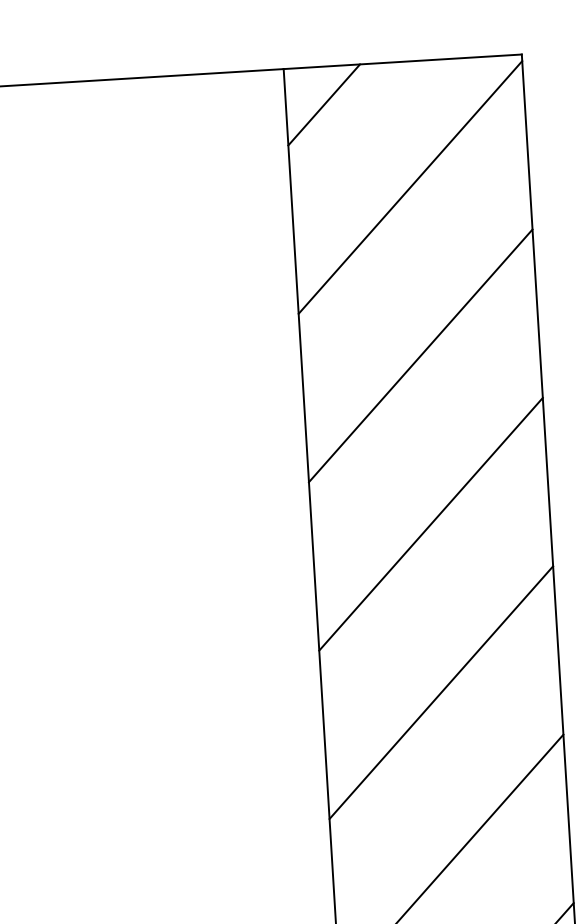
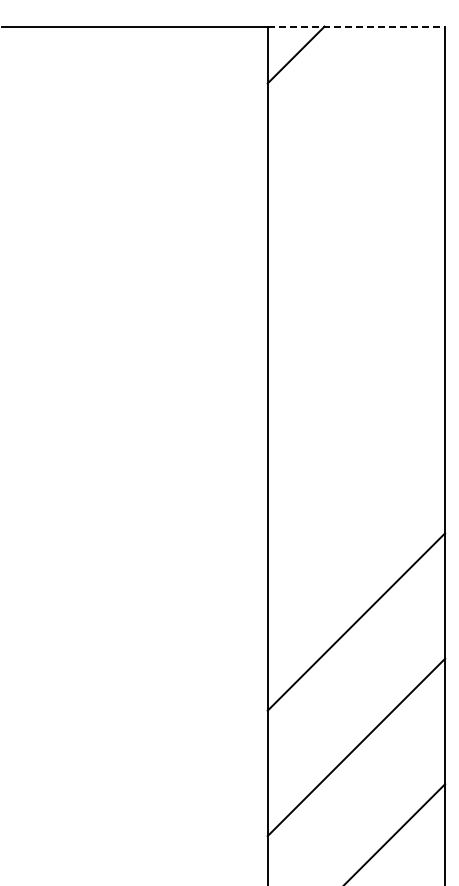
line: (402, 61) -> (356, 26), solid -> dashed
line: (410, 186) -> (356, 119), removed
line: (420, 355) -> (356, 245), removed
line: (431, 523) -> (356, 370), removed
line: (441, 692) -> (356, 496), removed

